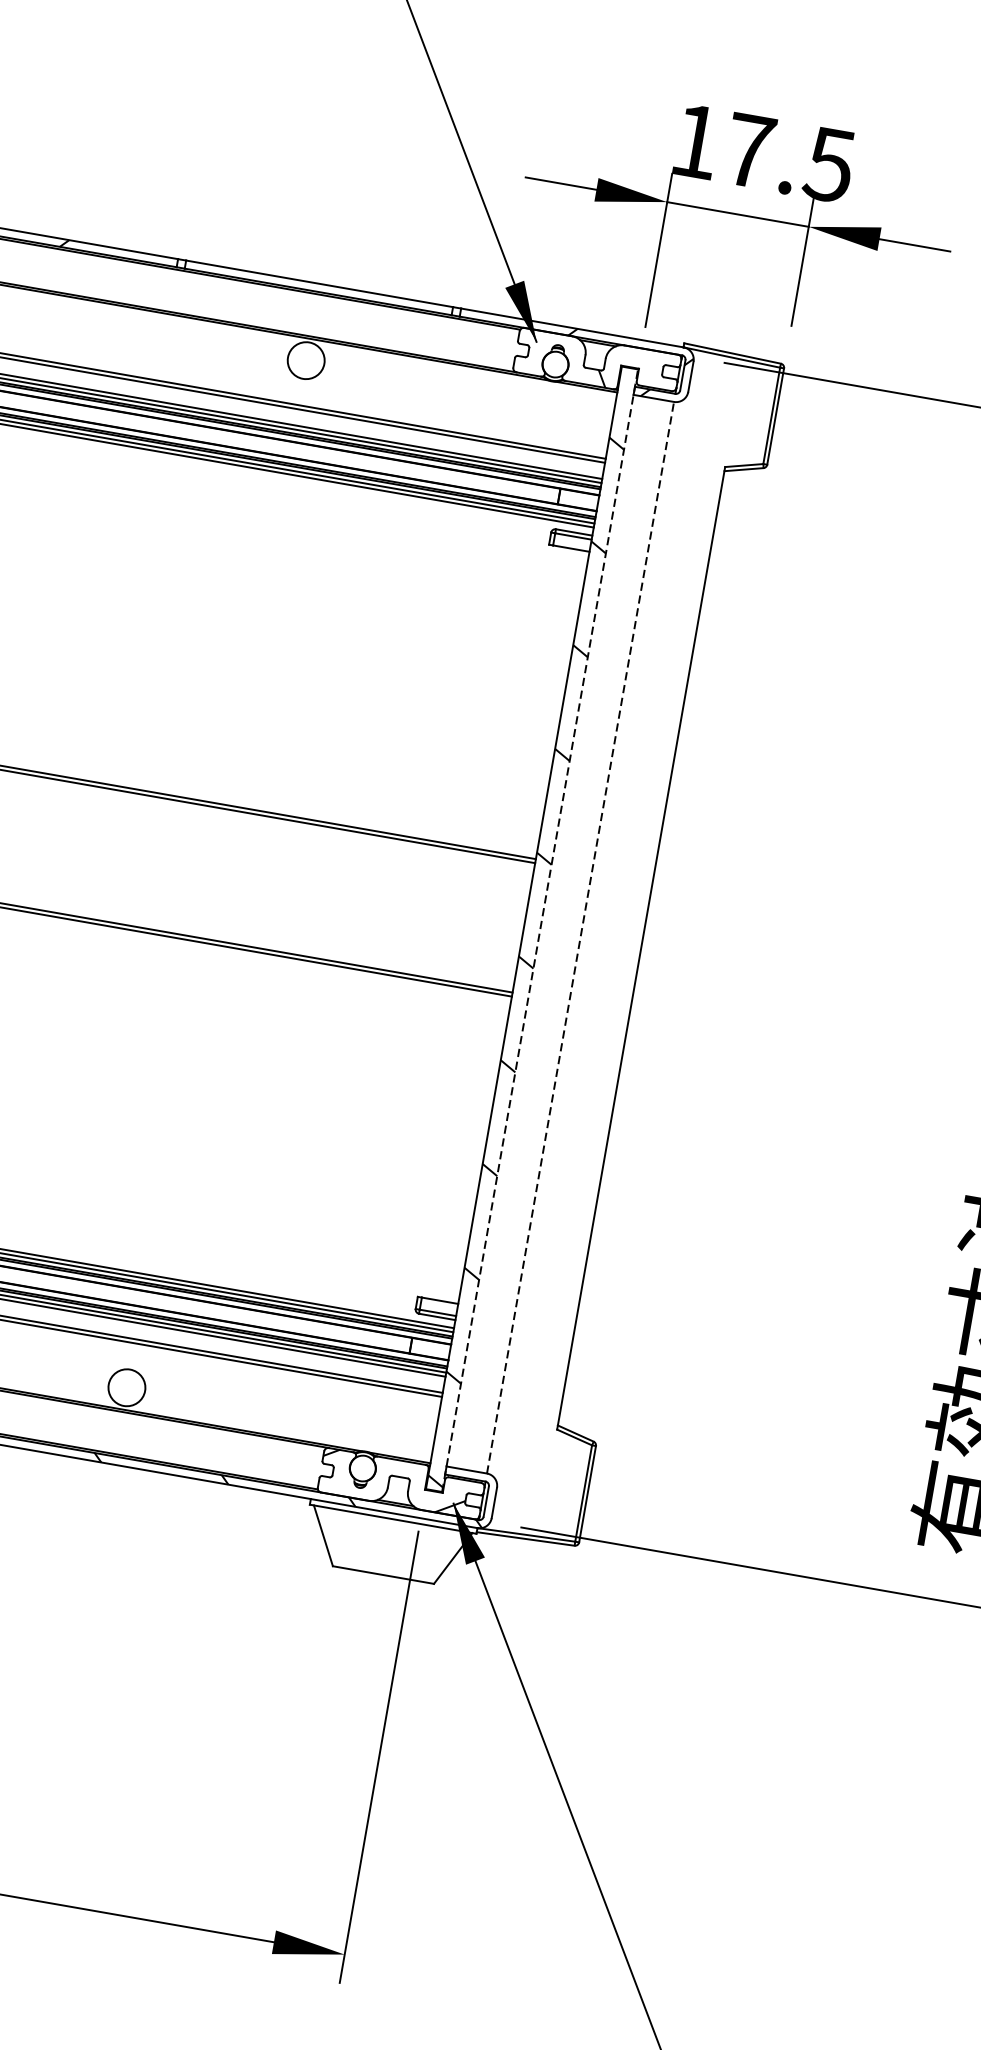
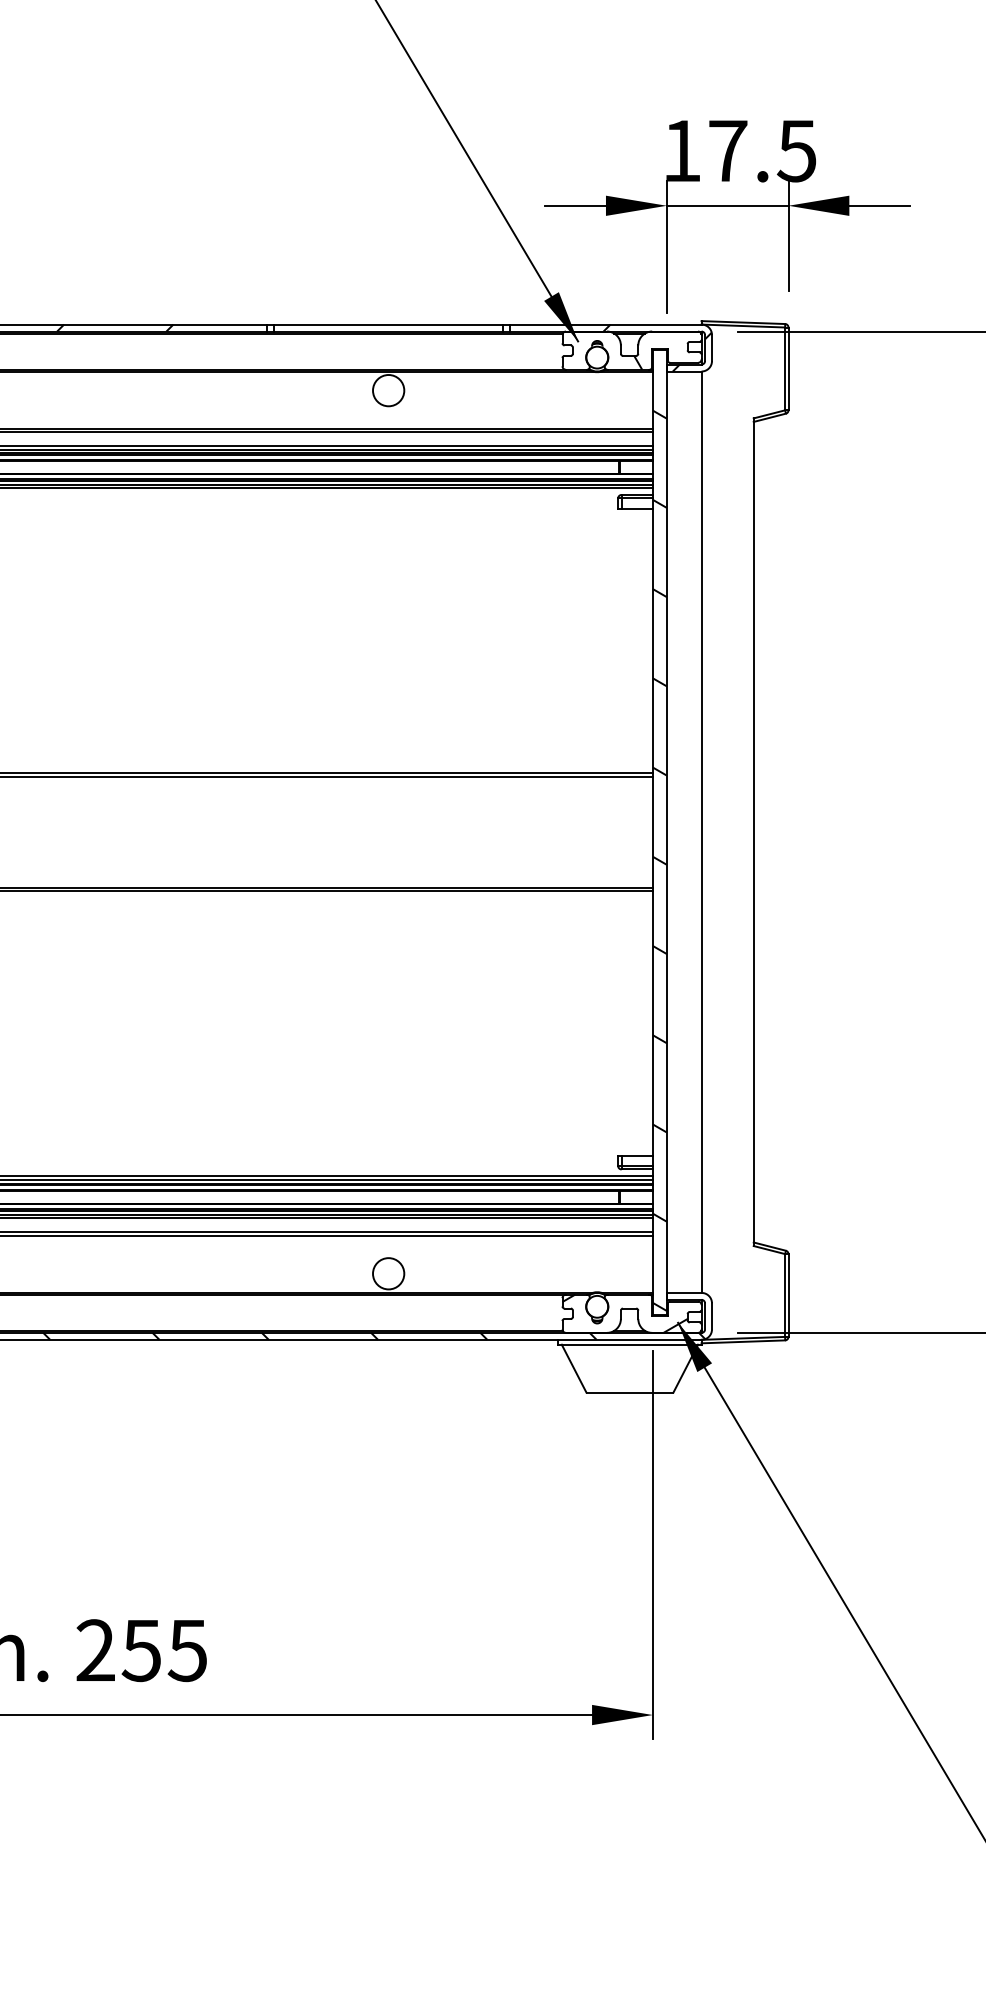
line: (539, 930) -> (666, 832), dashed -> solid
line: (580, 938) -> (701, 832), dashed -> solid

